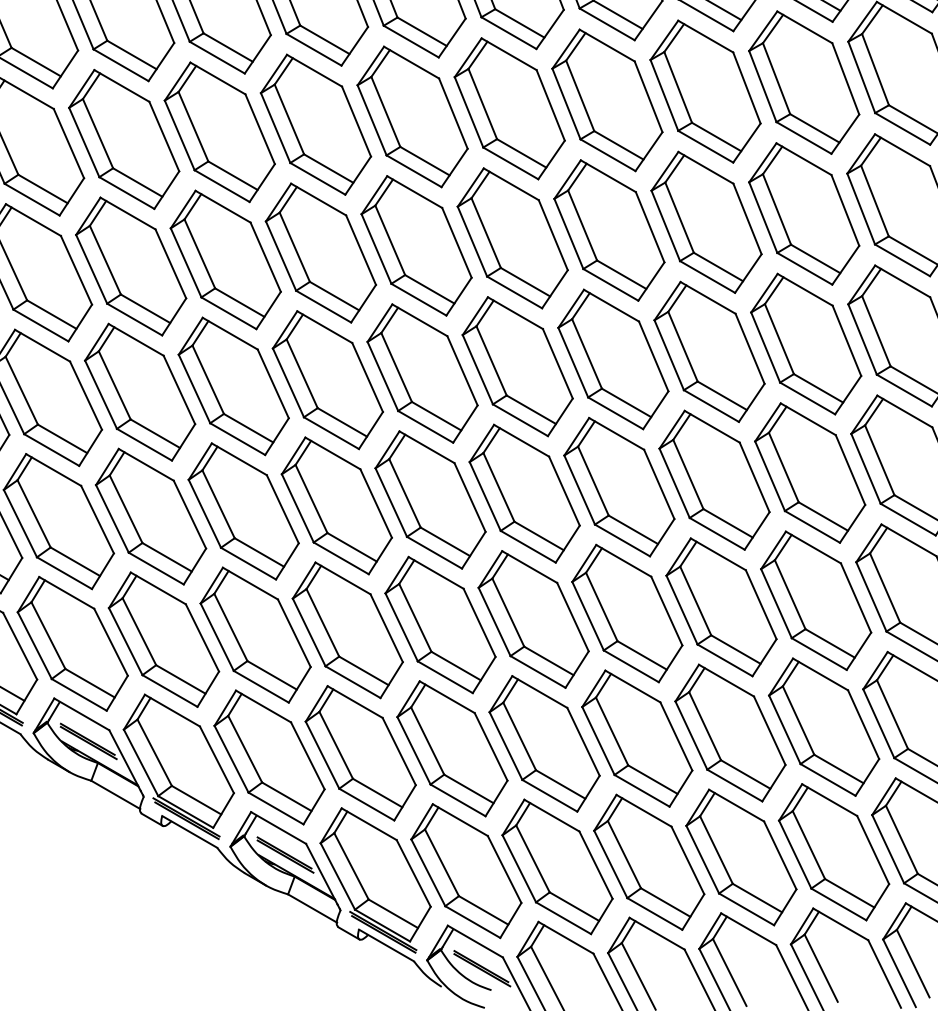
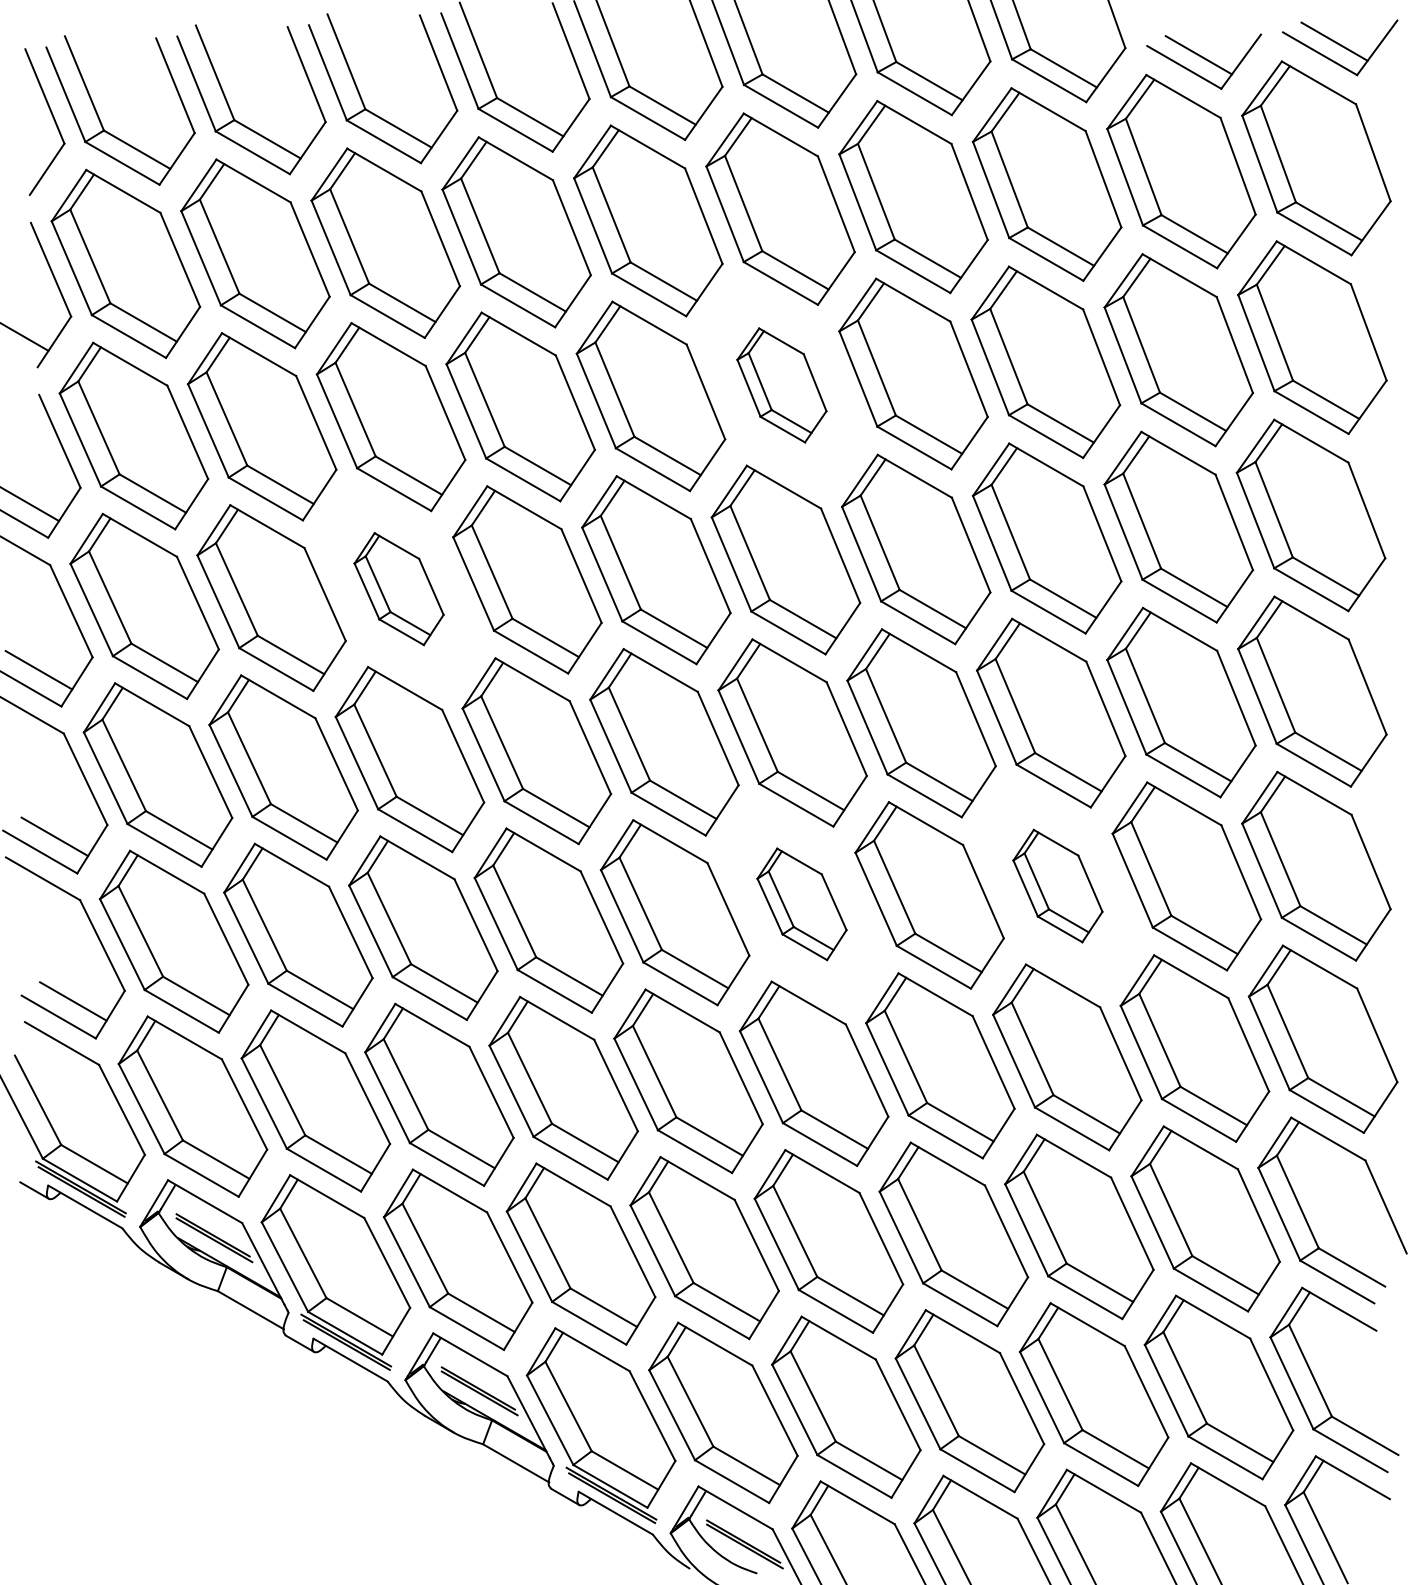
part: (509, 108) -> (781, 385), size x0.6
part: (225, 259) -> (398, 588), size x0.6
part: (714, 479) -> (1057, 885), size x0.6
part: (524, 493) -> (801, 904), size x0.6

